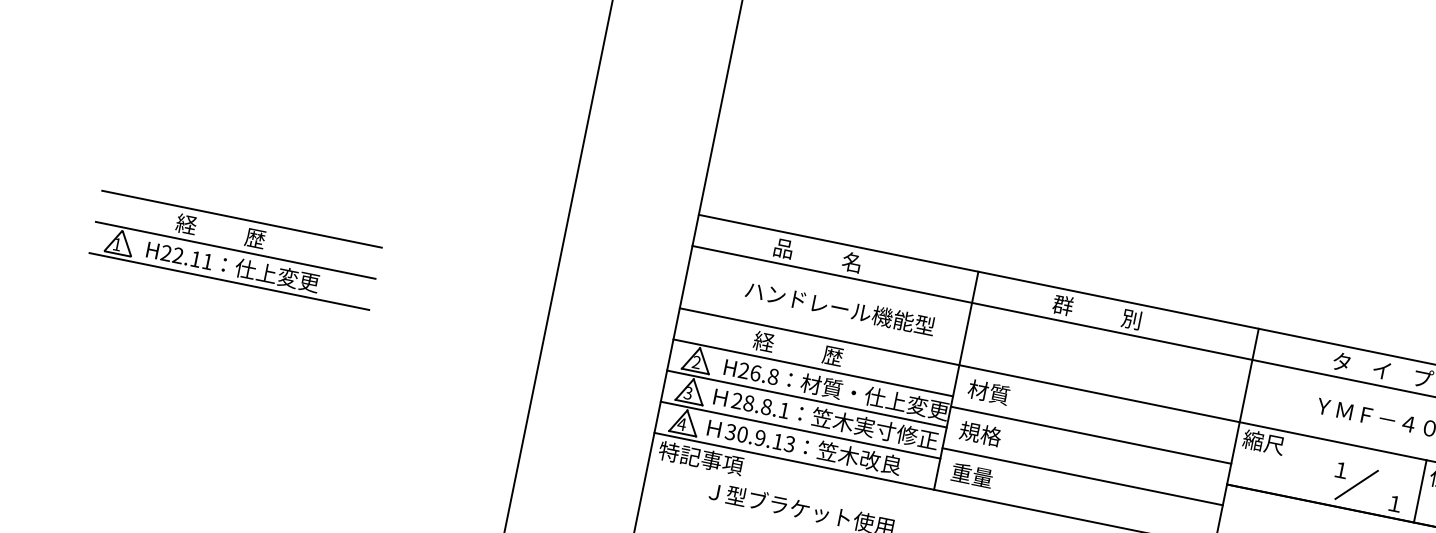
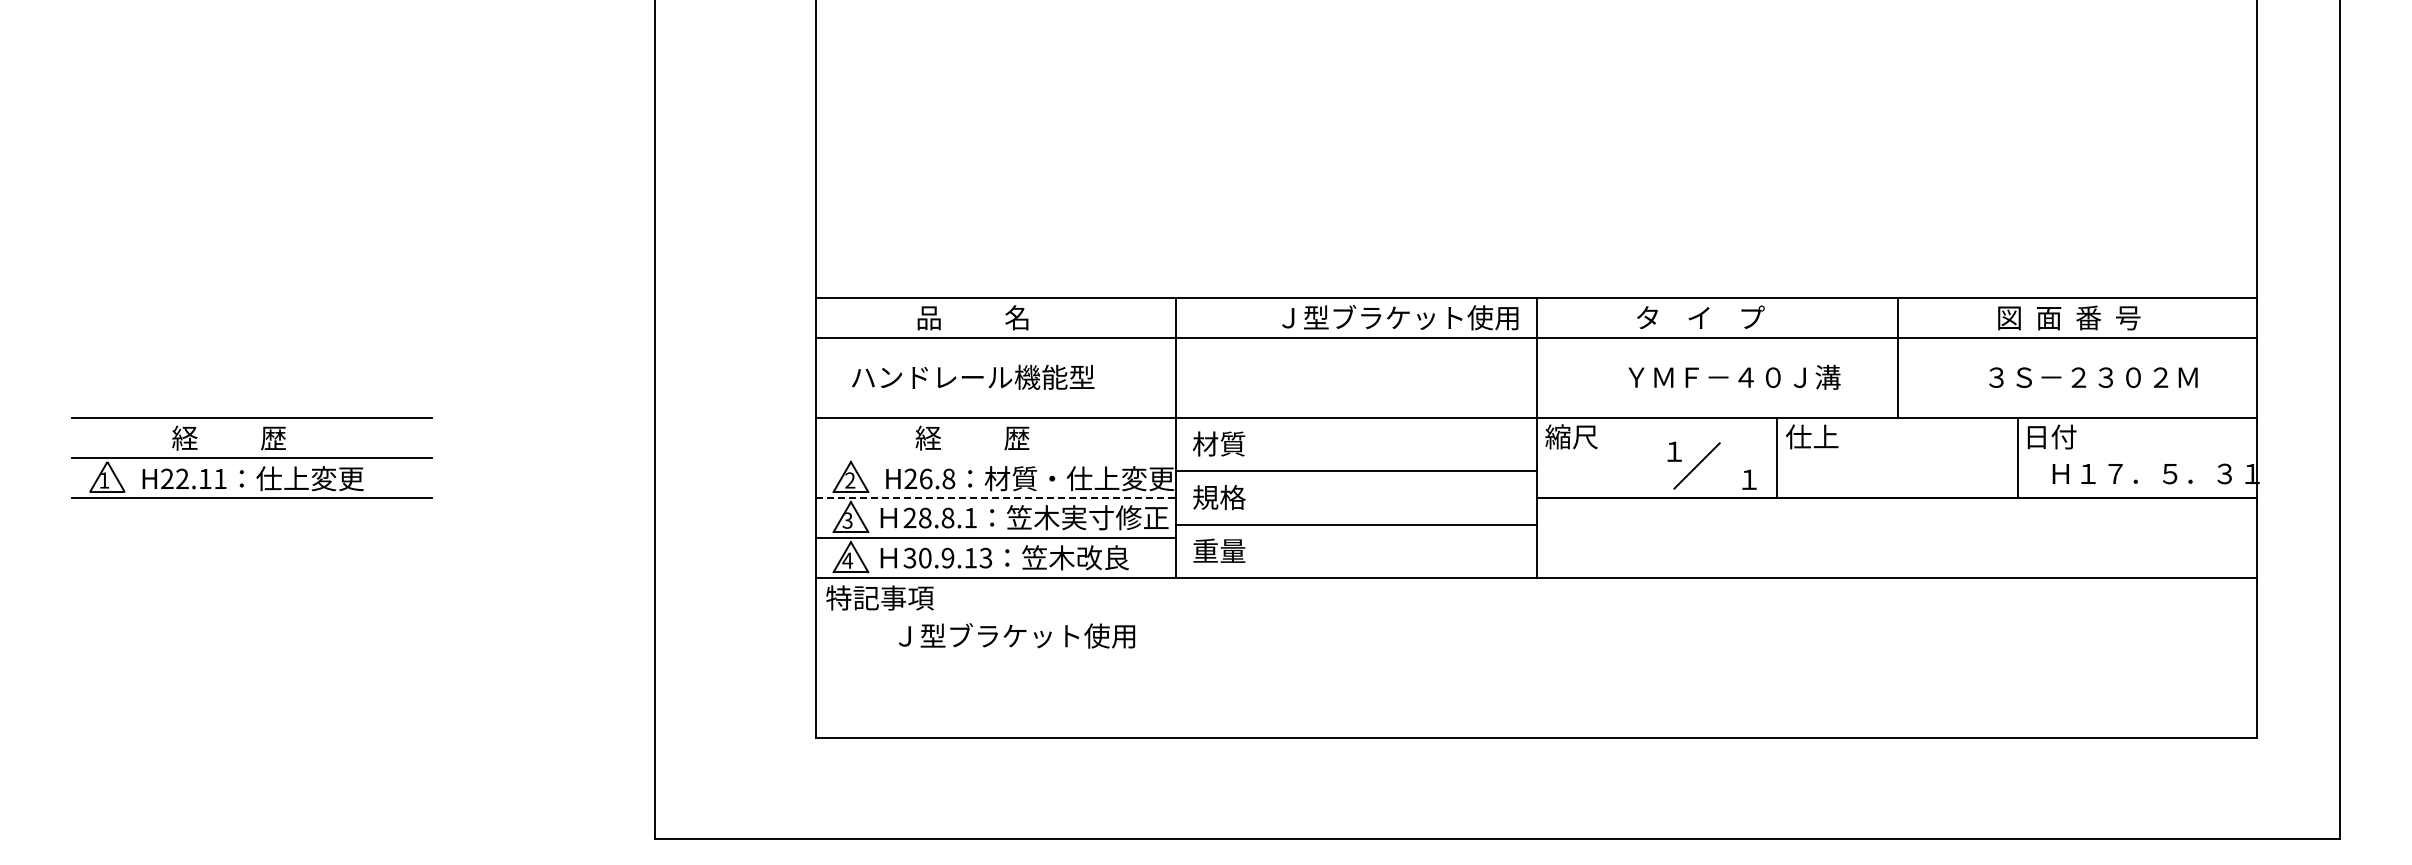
text: (840, 307) -> (973, 376), moved
text: (1147, 322) -> (1397, 317), 群          別 -> Ｊ型ブラケット使用
line: (813, 367) -> (995, 457), removed
line: (806, 399) -> (995, 498), solid -> dashed

